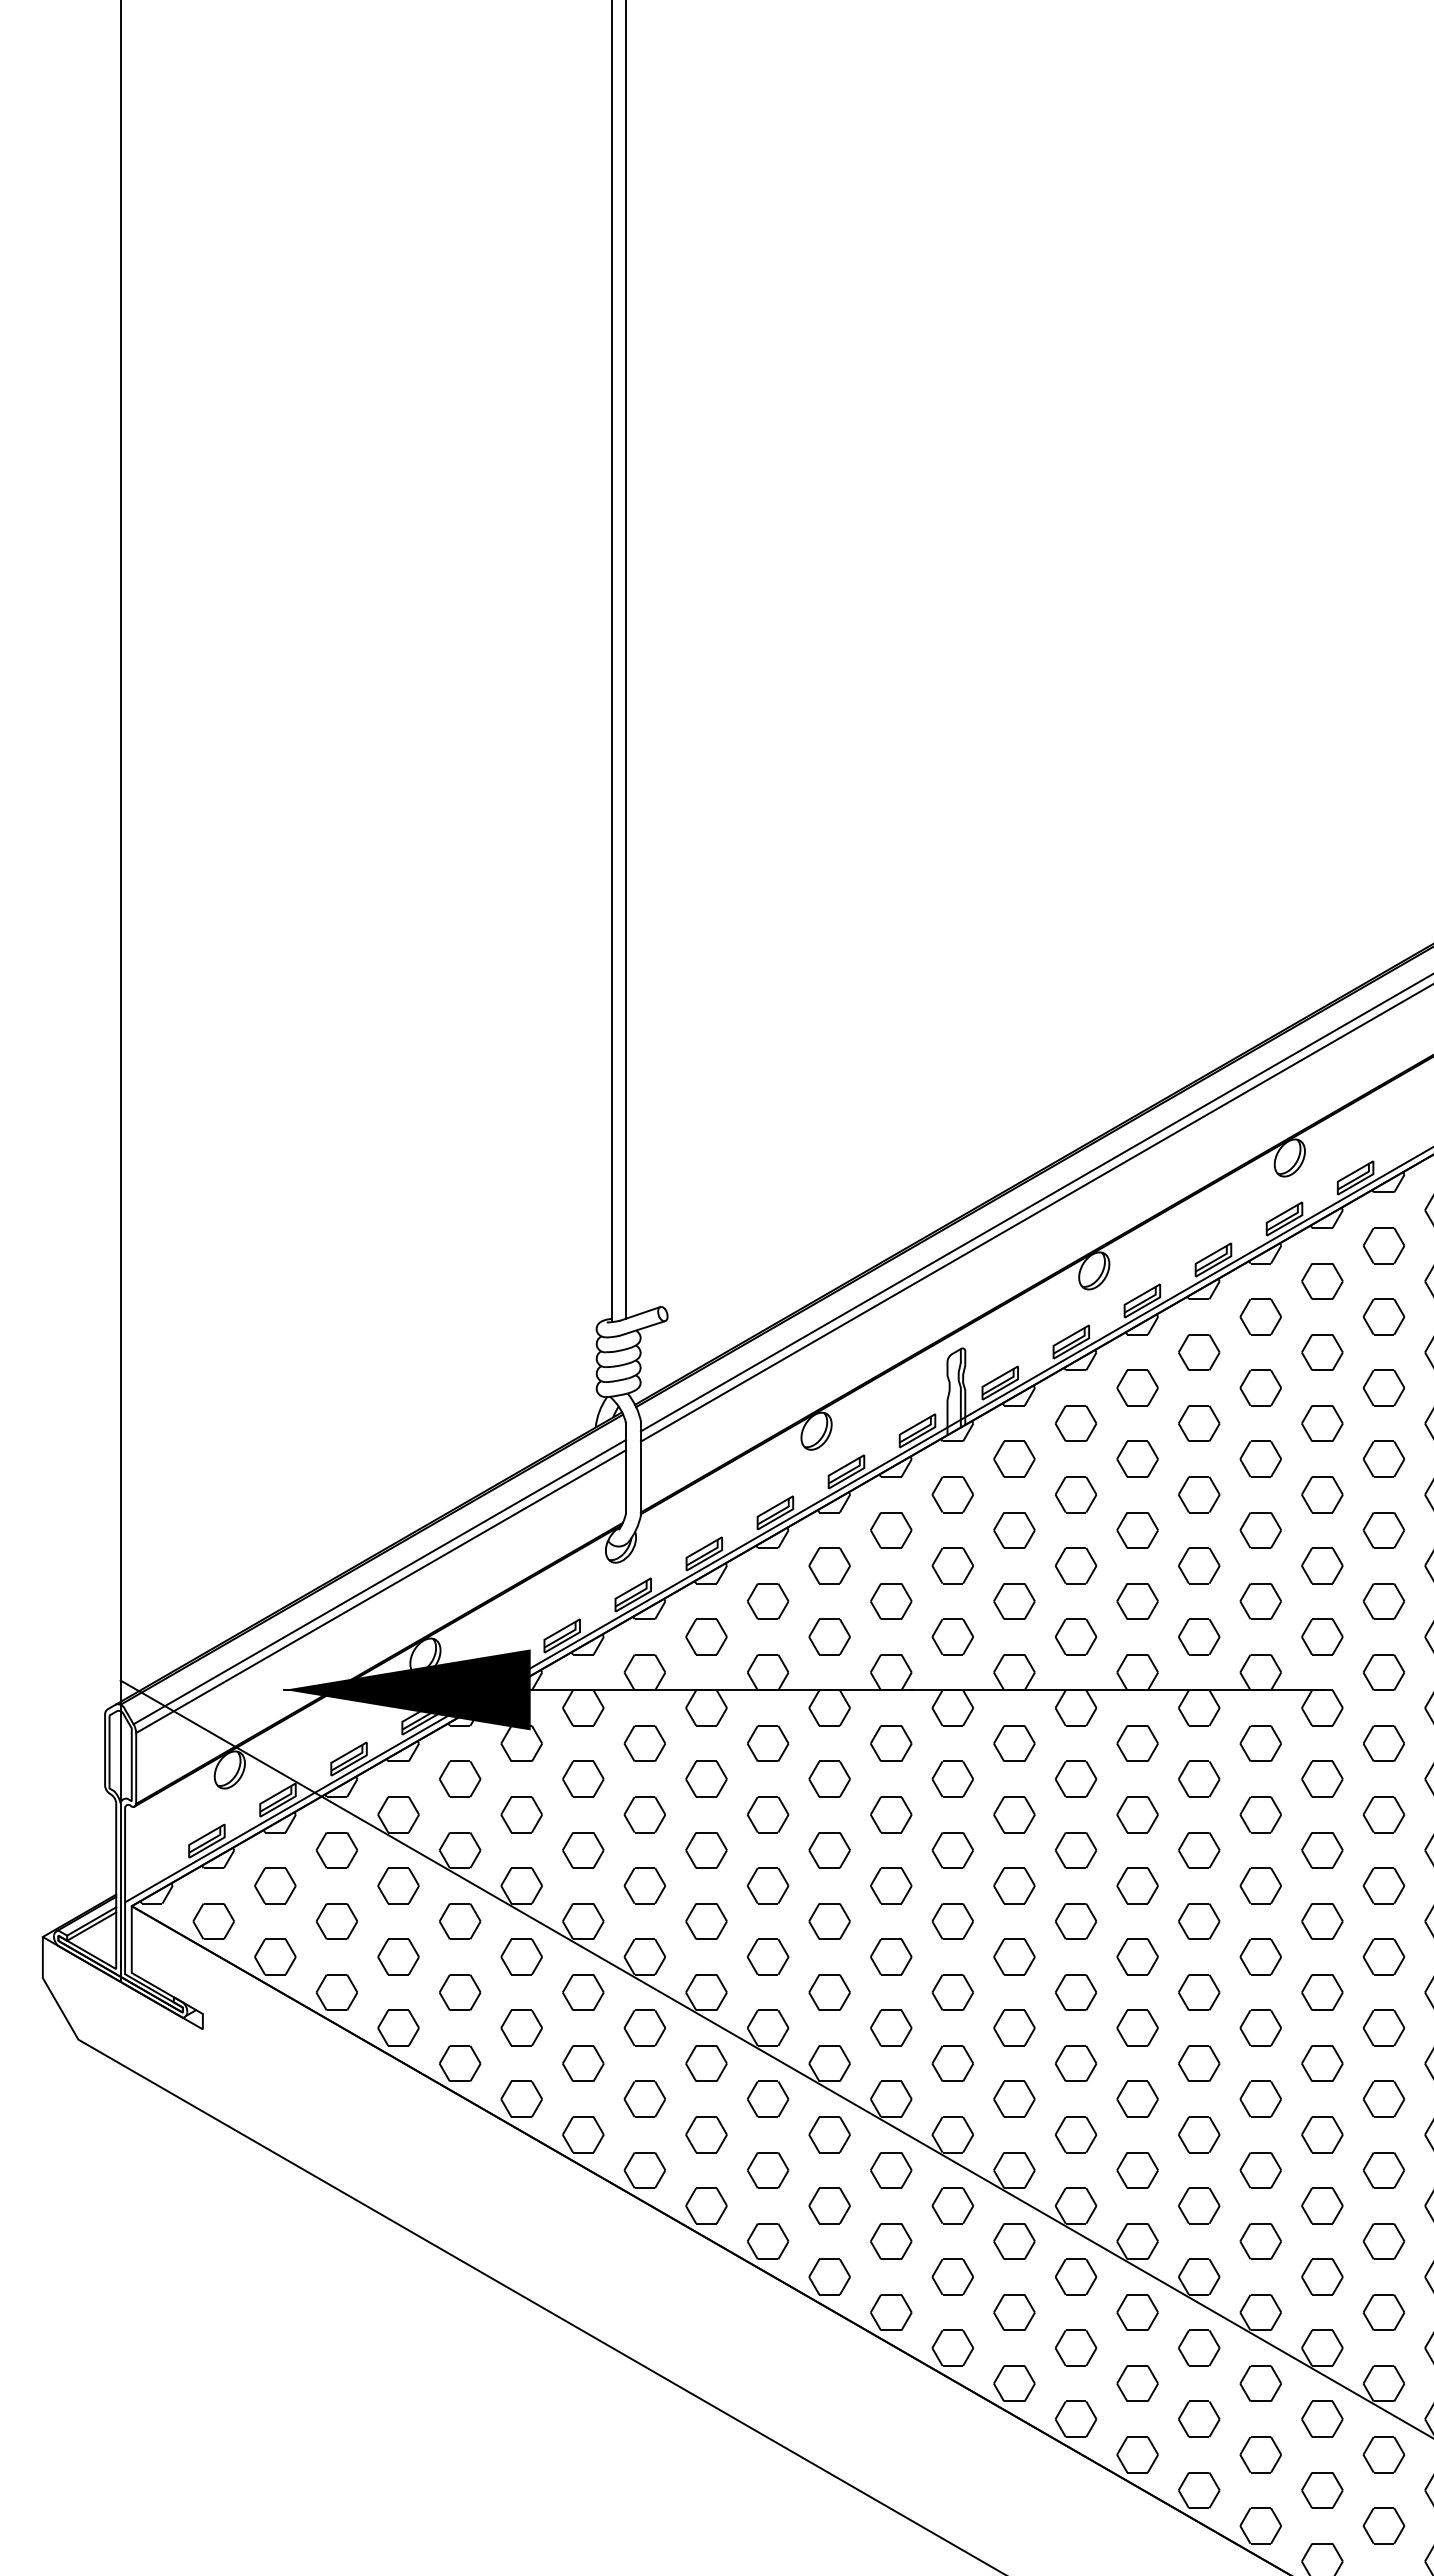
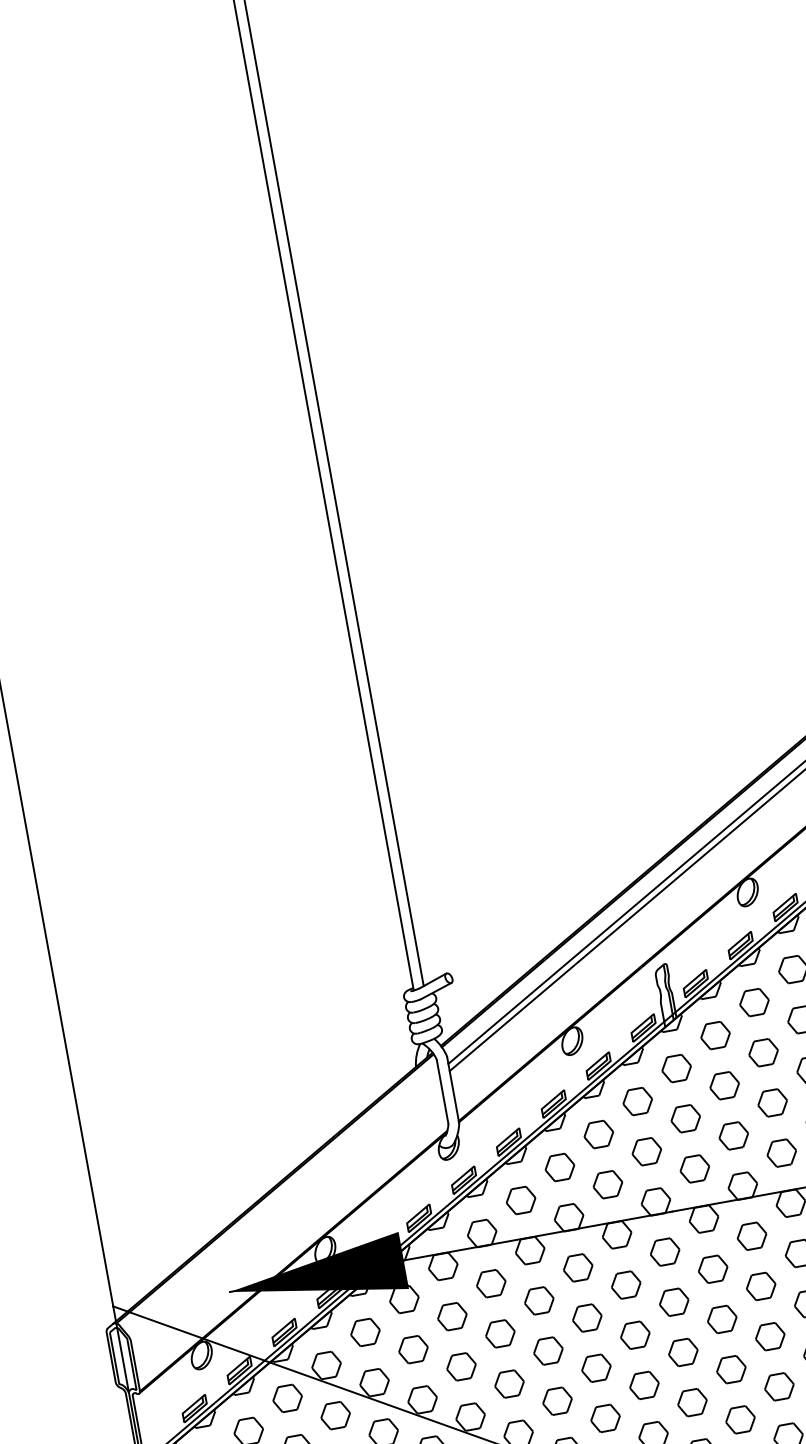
line: (379, 1581) -> (283, 1203), removed
line: (381, 1591) -> (285, 1210), removed

